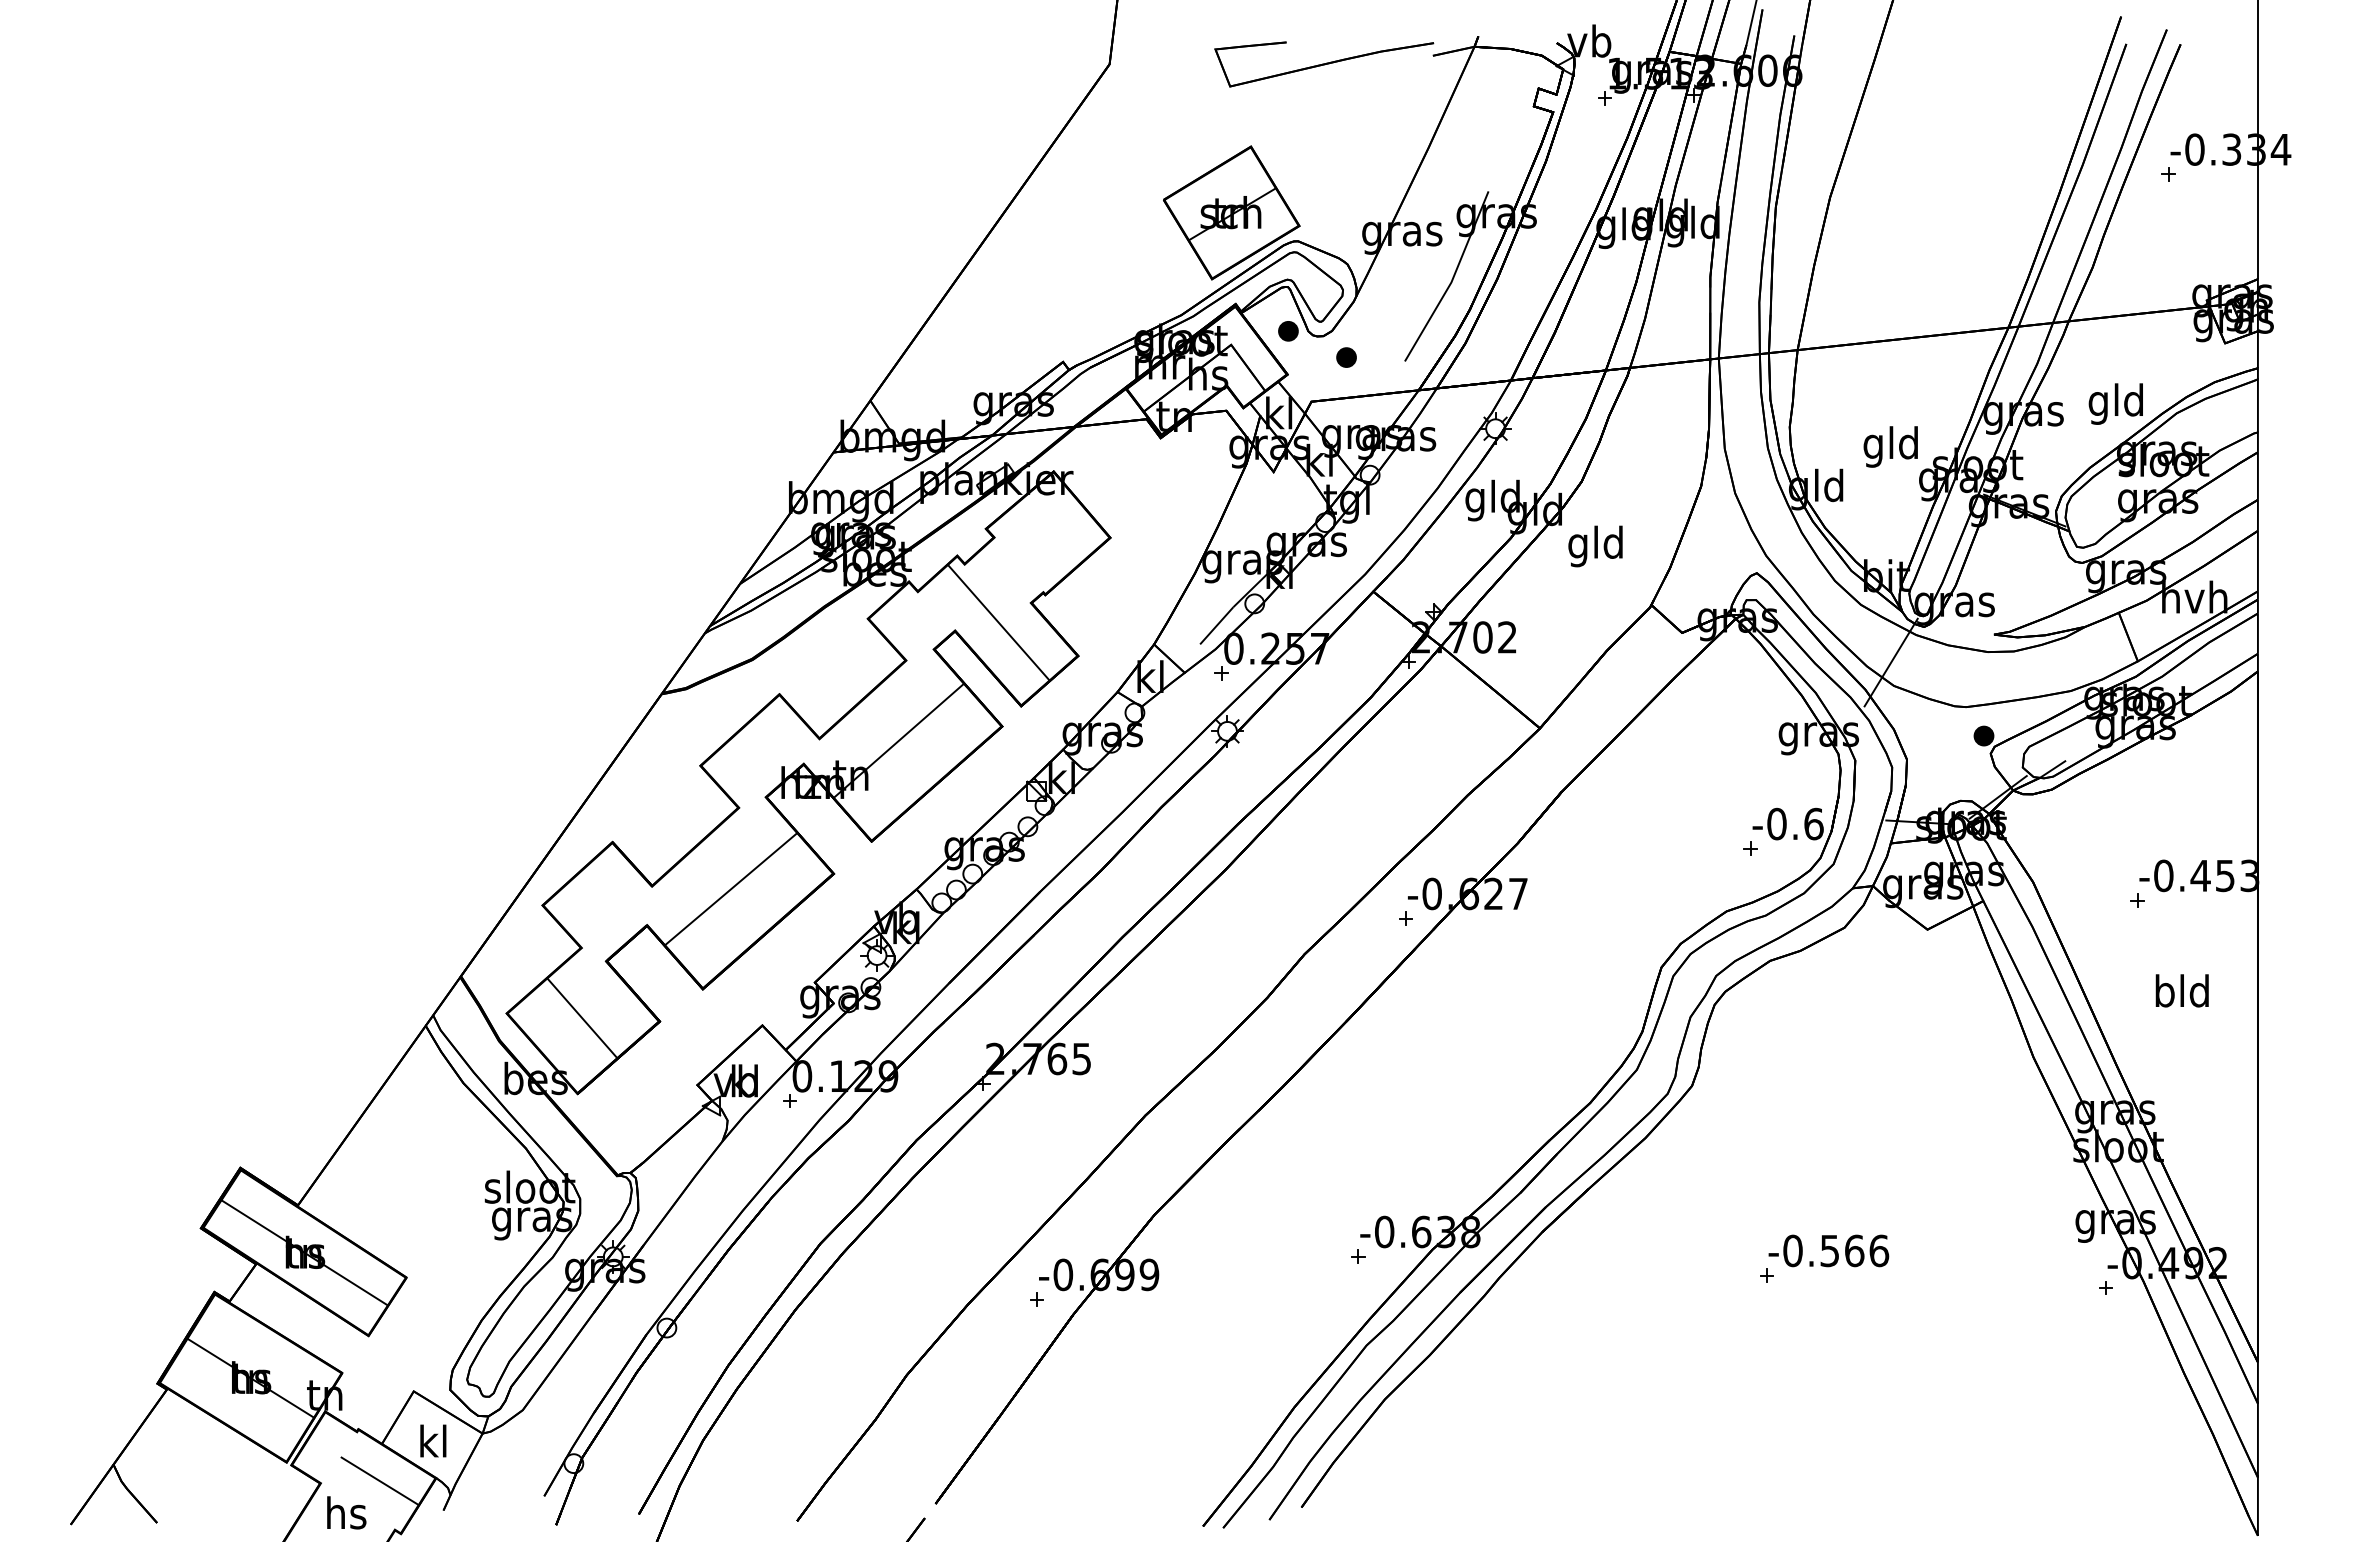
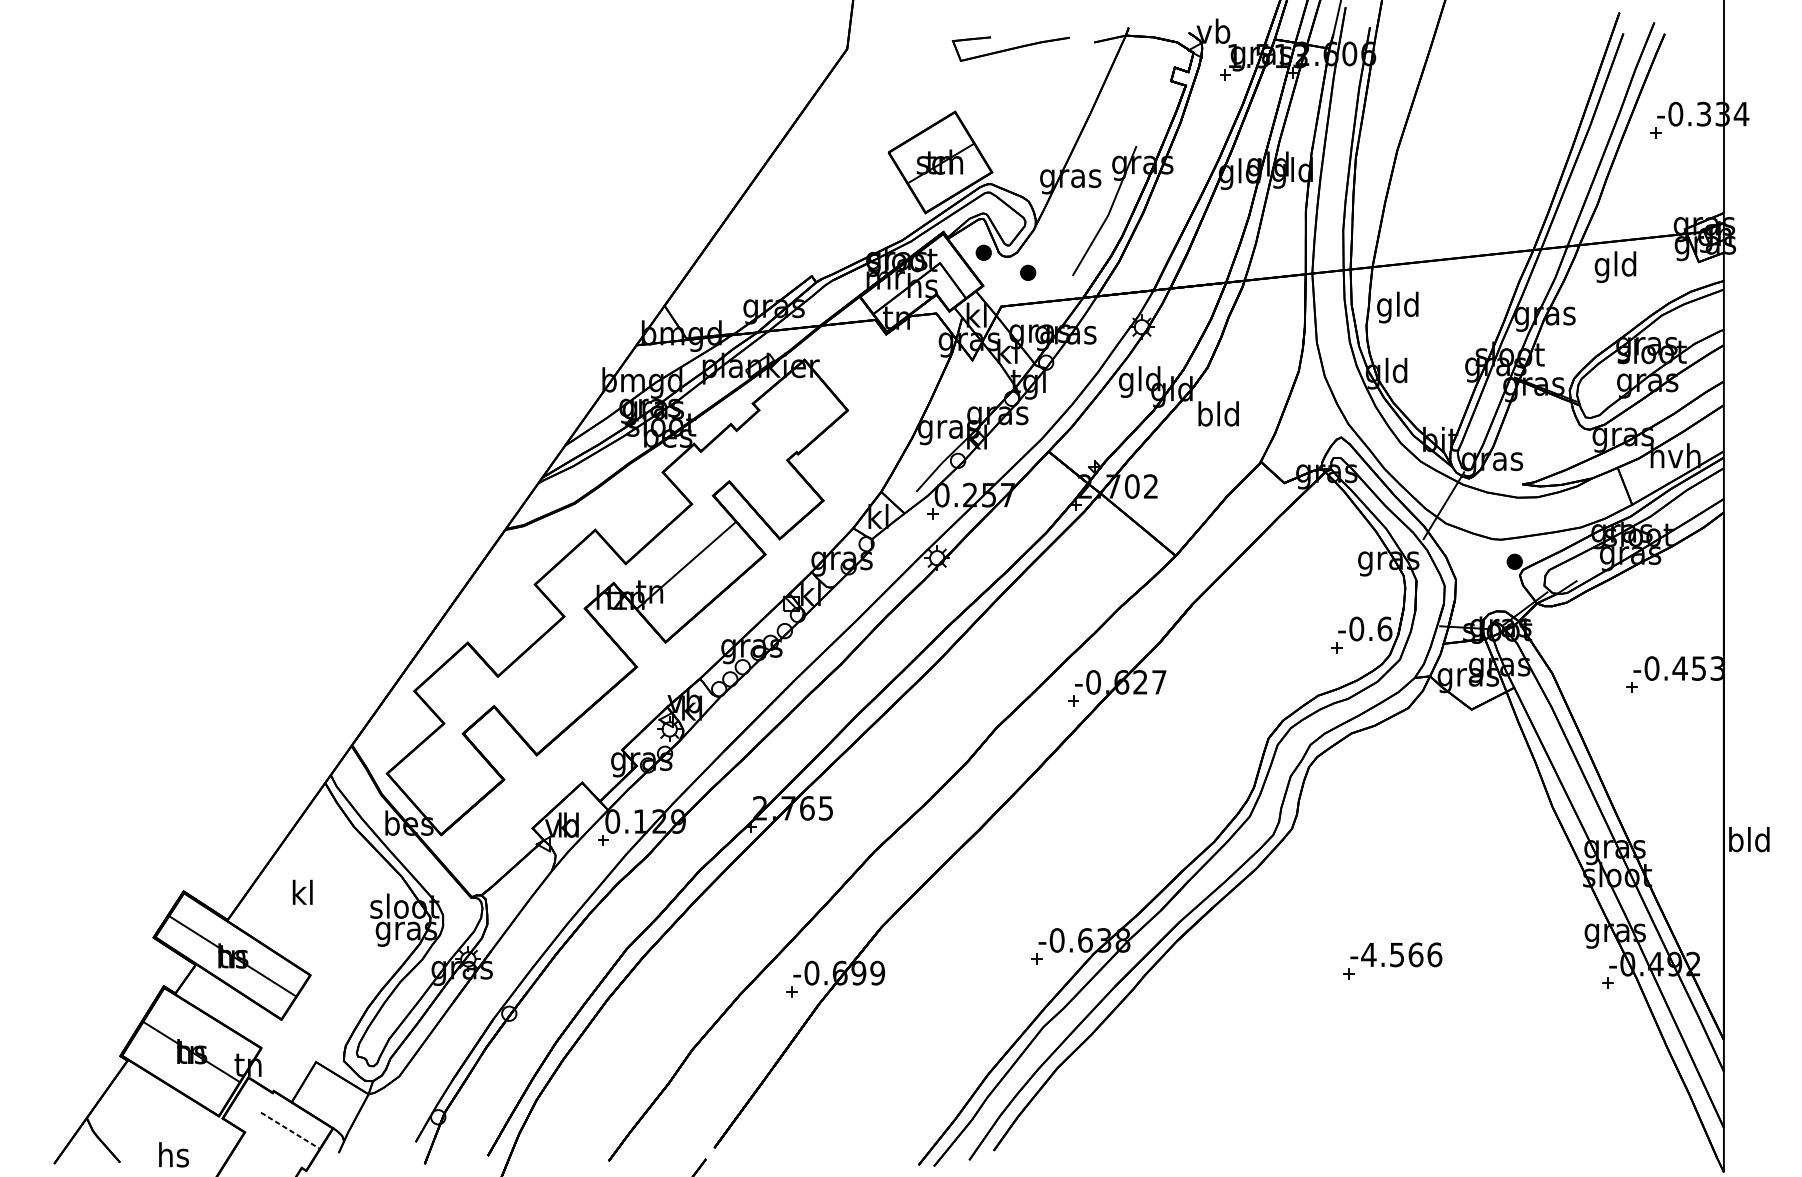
part: (1324, 64) -> (1011, 49), size x0.7
text: (2115, 403) -> (1615, 266), moved
text: (1890, 446) -> (1397, 307), moved
text: (1578, 546) -> (1205, 417), gld -> bld
line: (998, 622) -> (762, 475), removed
line: (730, 888) -> (557, 678), removed
text: (2181, 990) -> (1748, 839), moved
line: (581, 1017) -> (444, 776), removed
text: (1792, 1250) -> (1368, 954), -0.566 -> -4.566
text: (433, 1440) -> (302, 891), moved
line: (379, 1481) -> (289, 1130), solid -> dashed
text: (346, 1512) -> (173, 1154), moved

